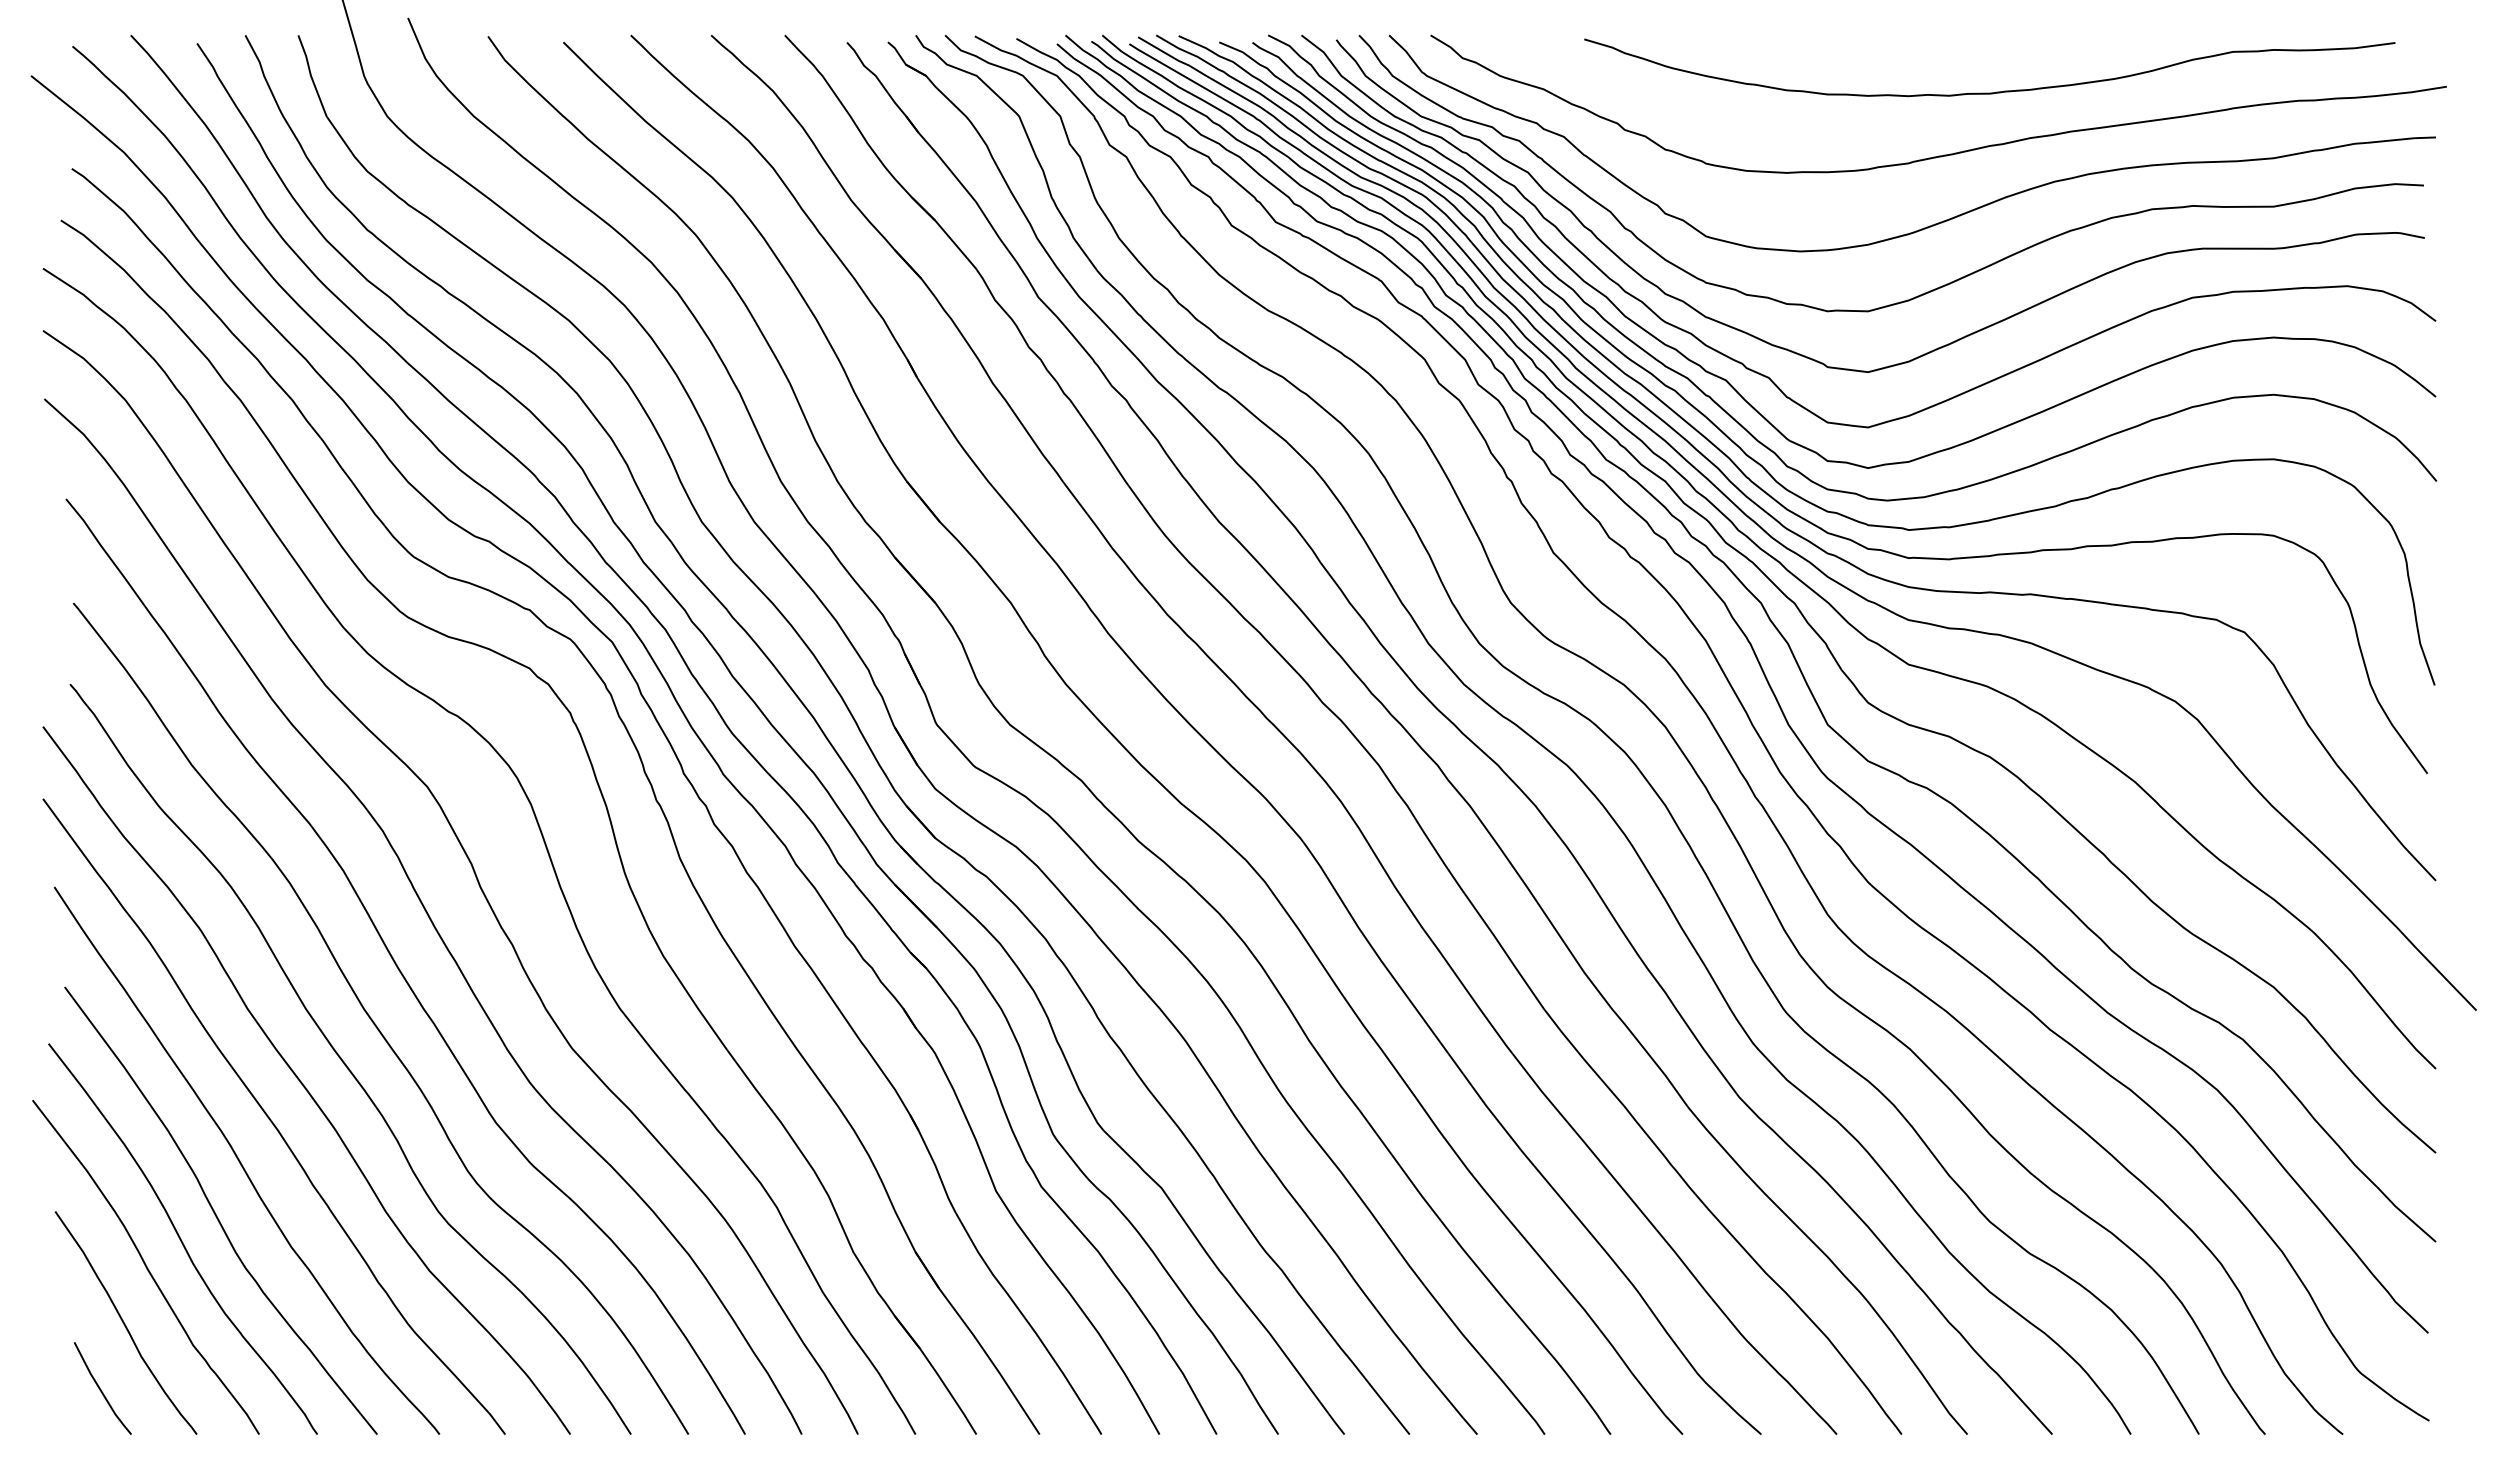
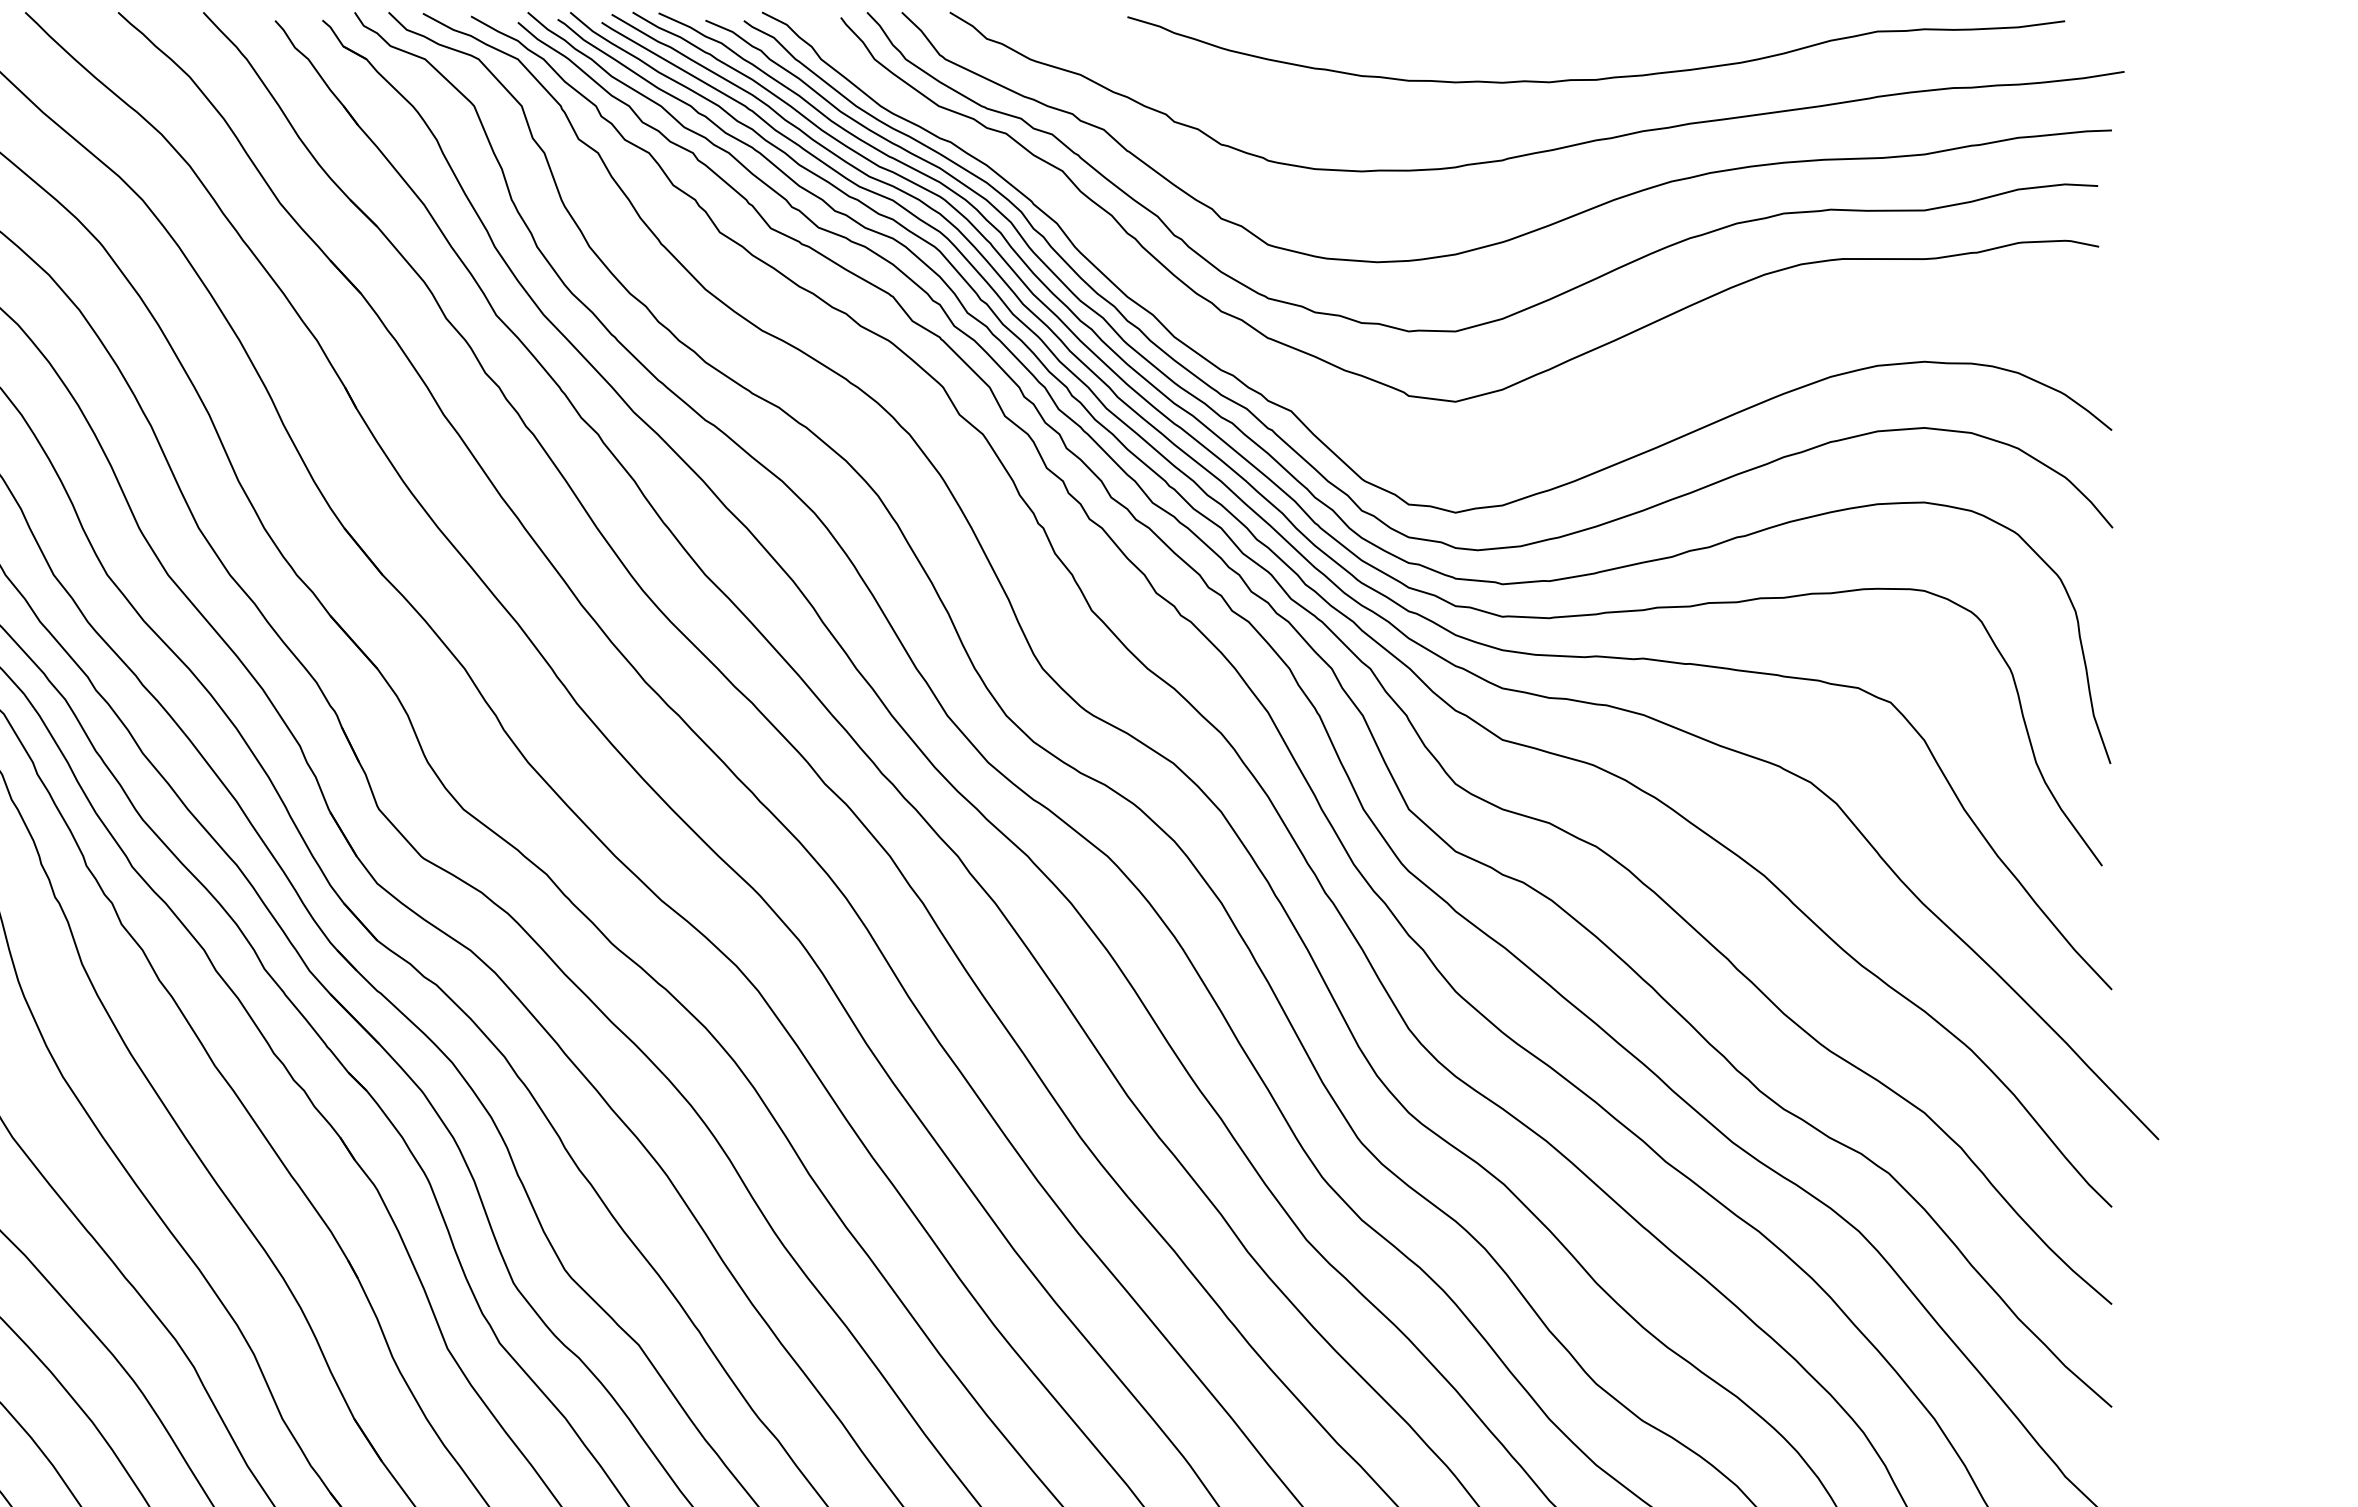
curve: (1768, 376) -> (1340, 406), removed

